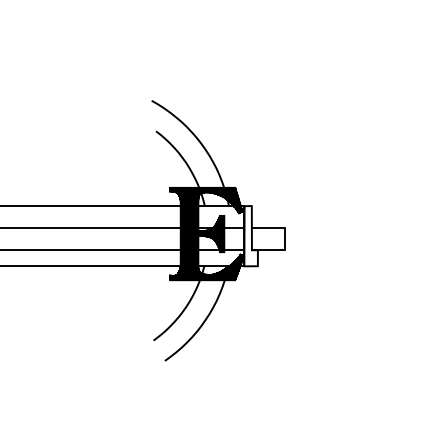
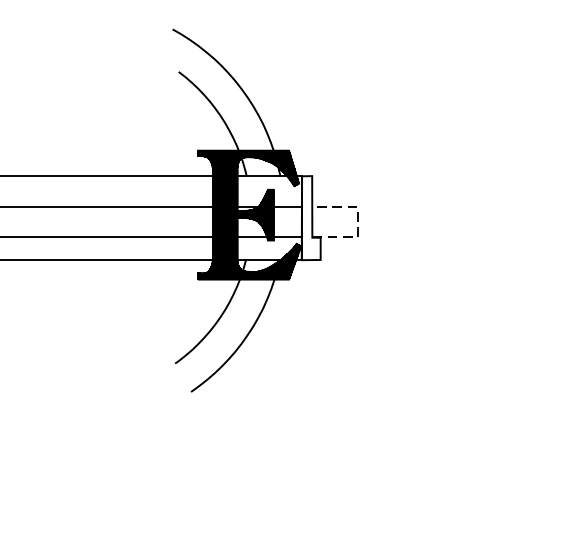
line: (284, 238) -> (357, 221), solid -> dashed

